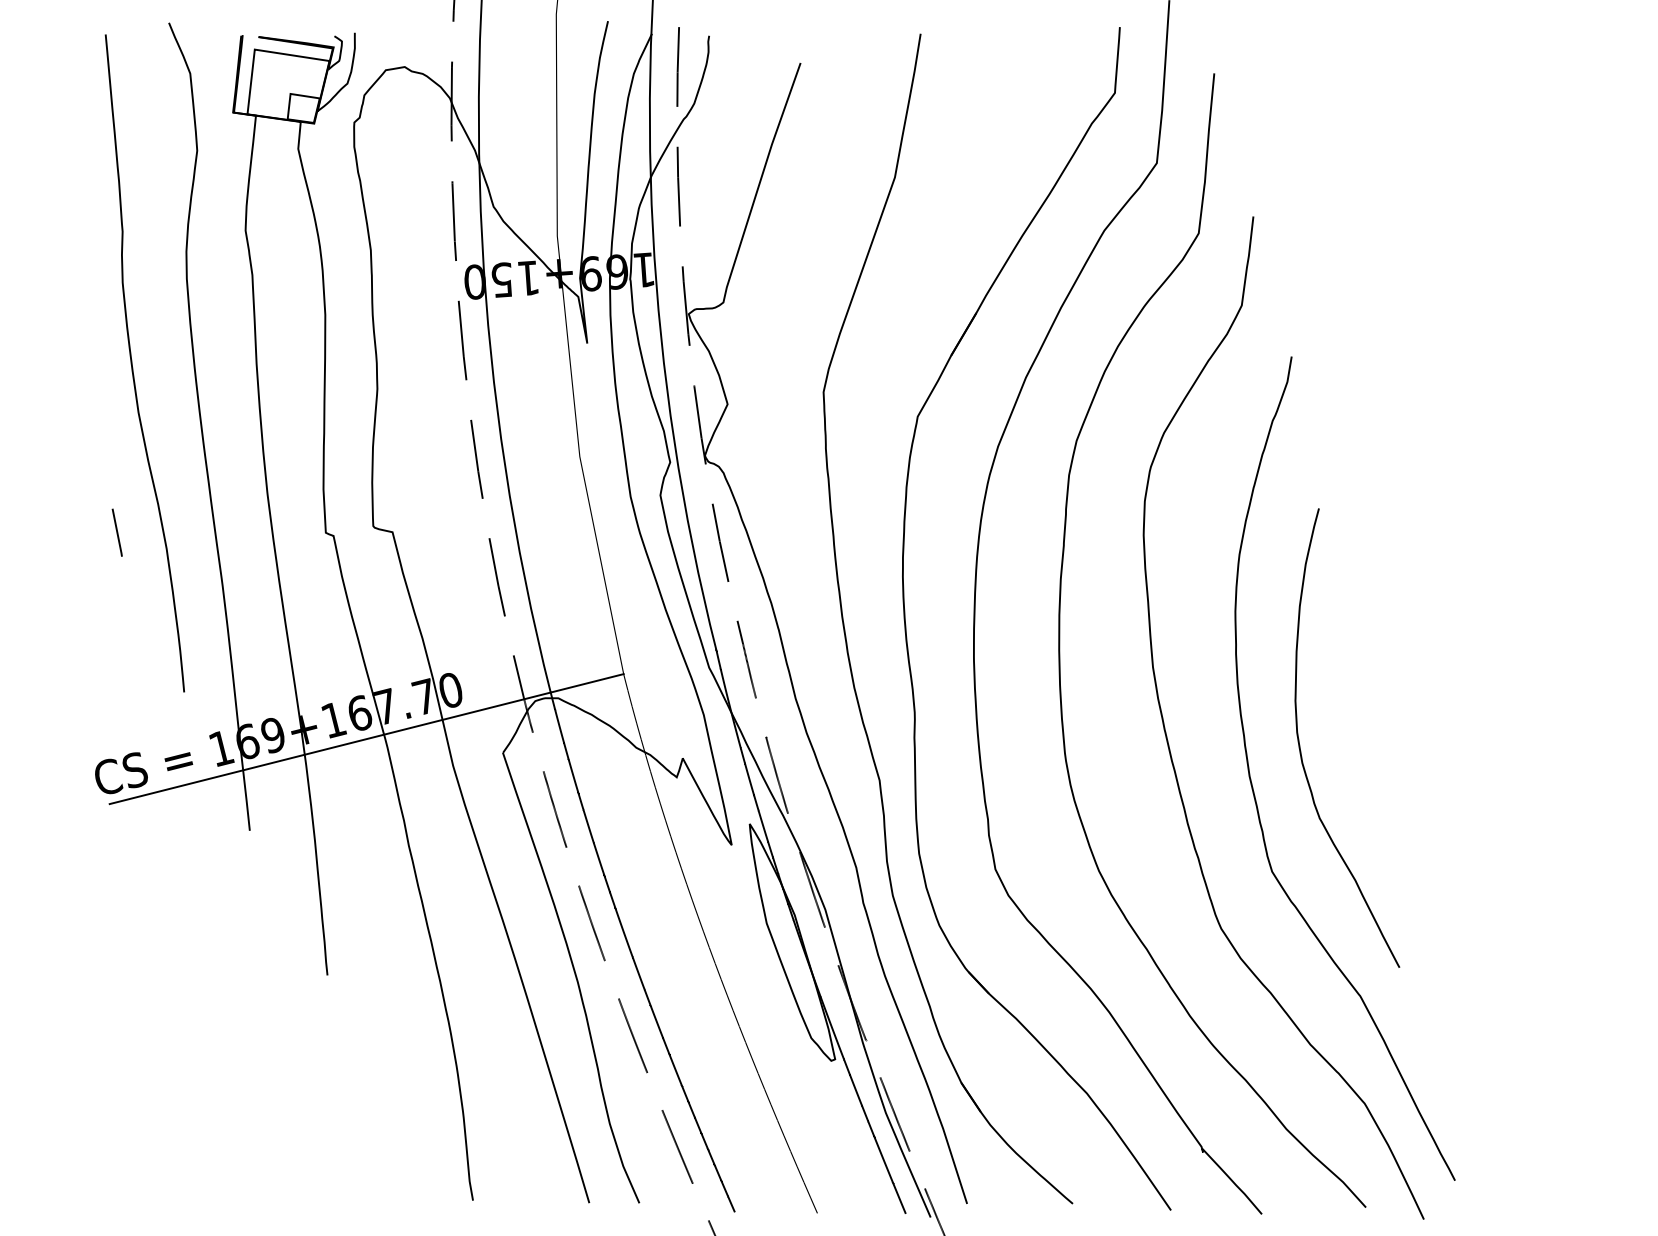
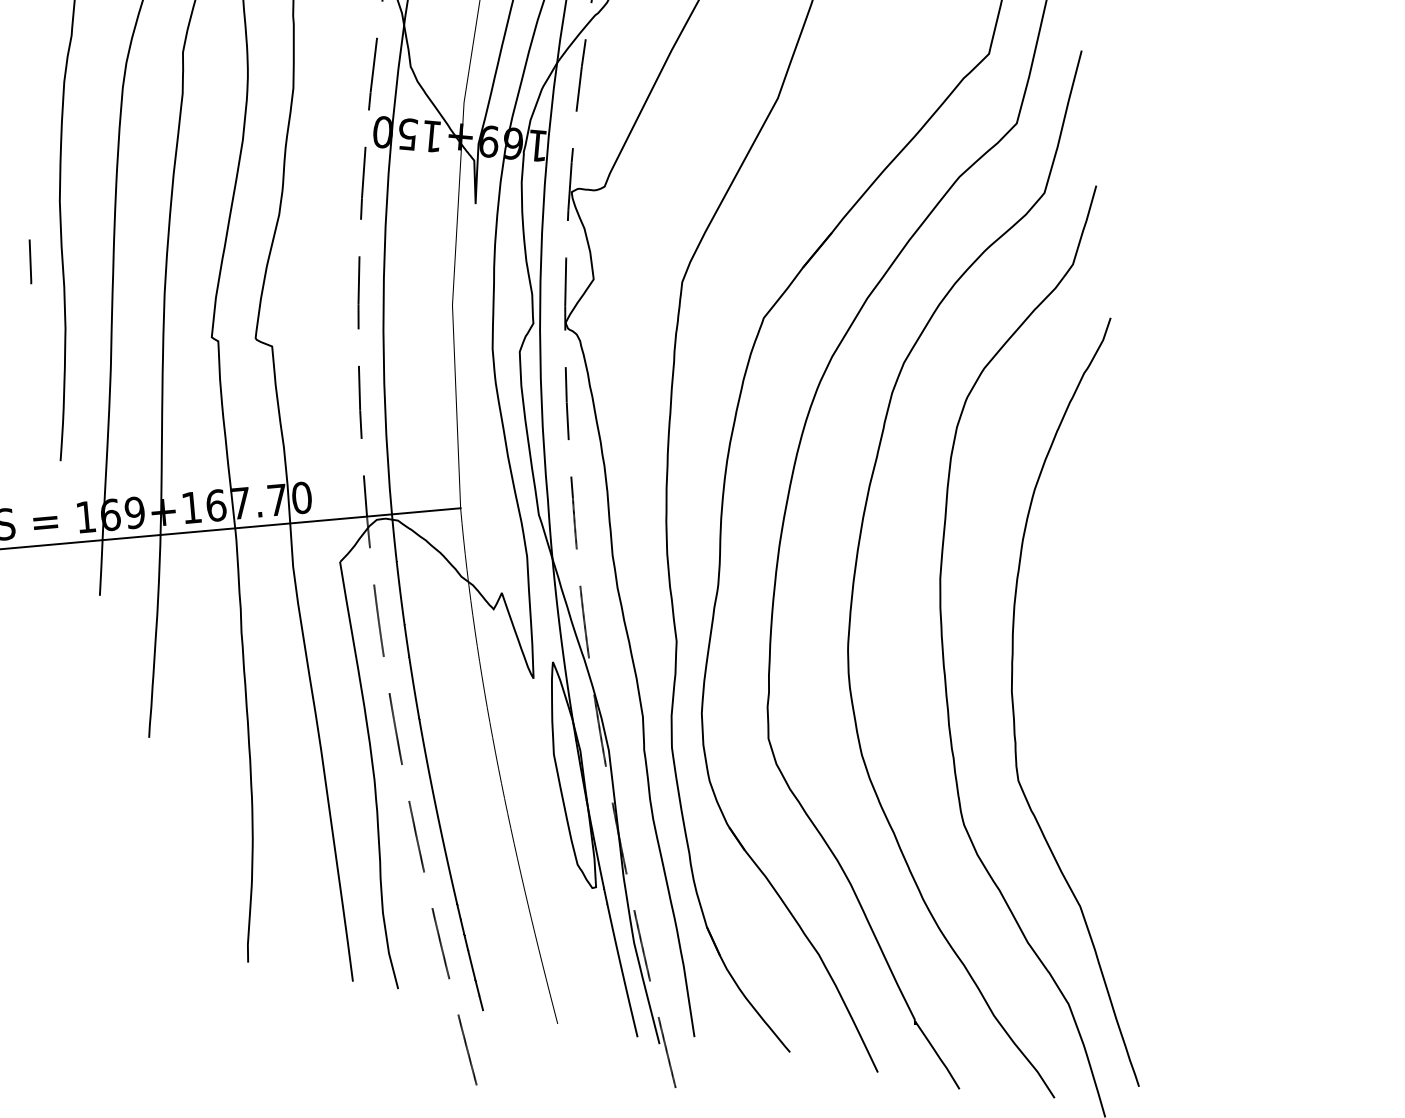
line: (116, 532) -> (29, 261), moved
curve: (1300, 745) -> (1062, 670), removed

